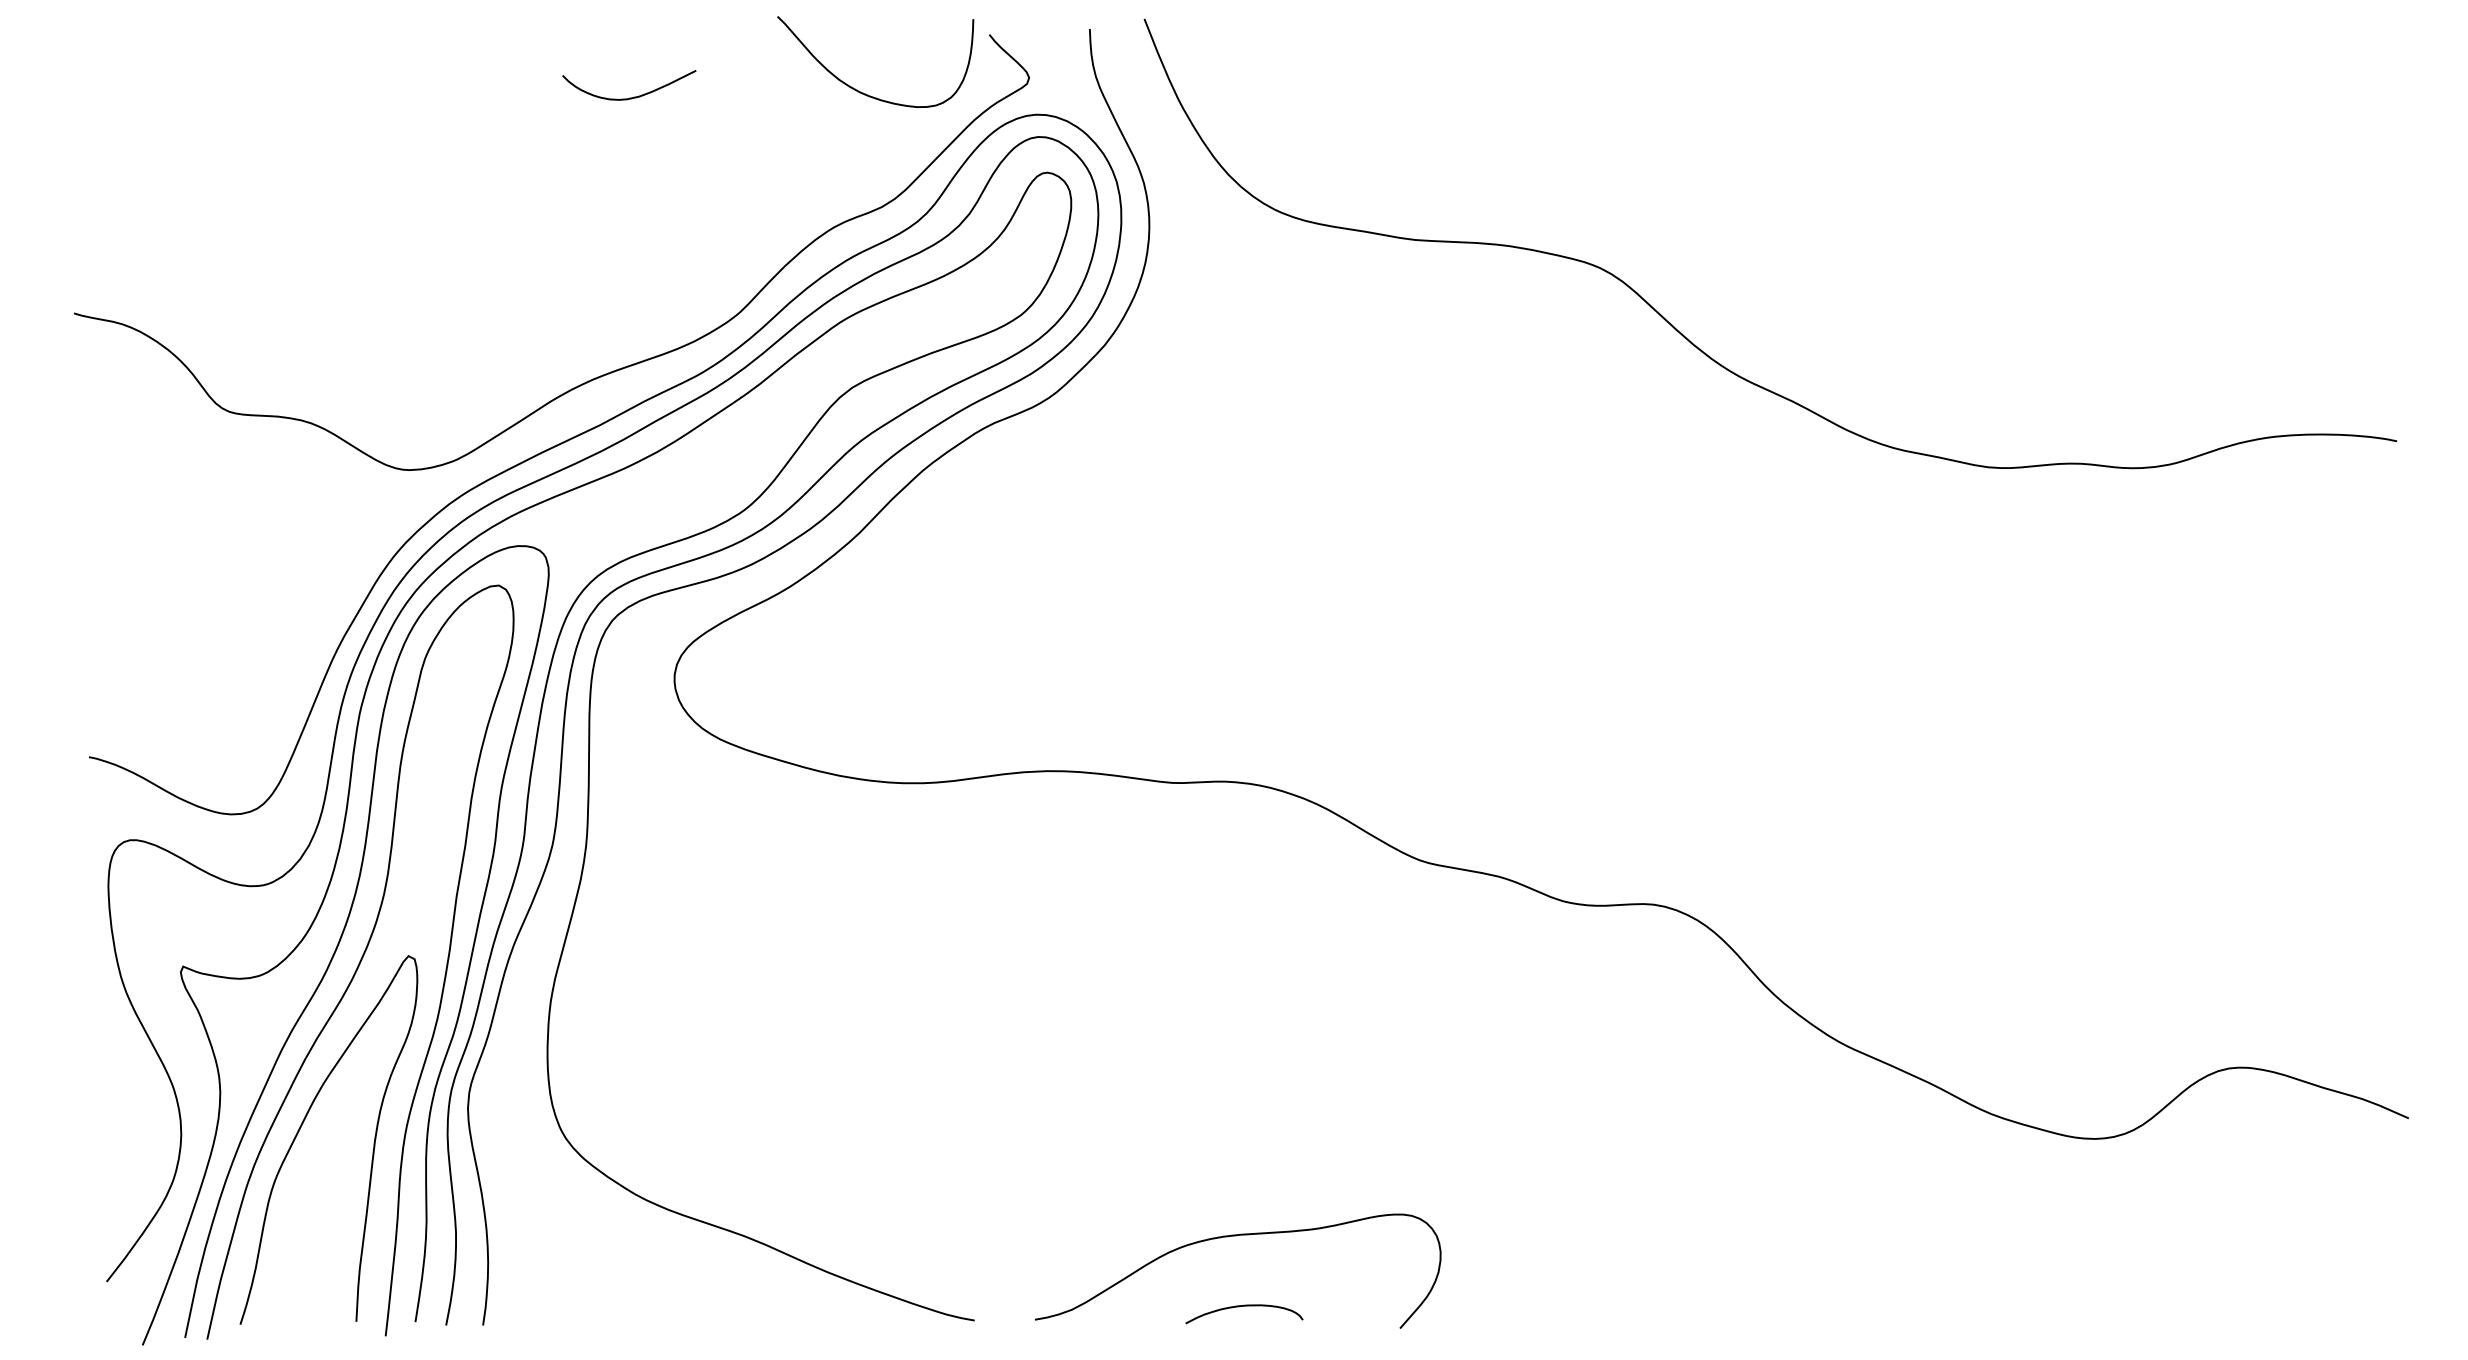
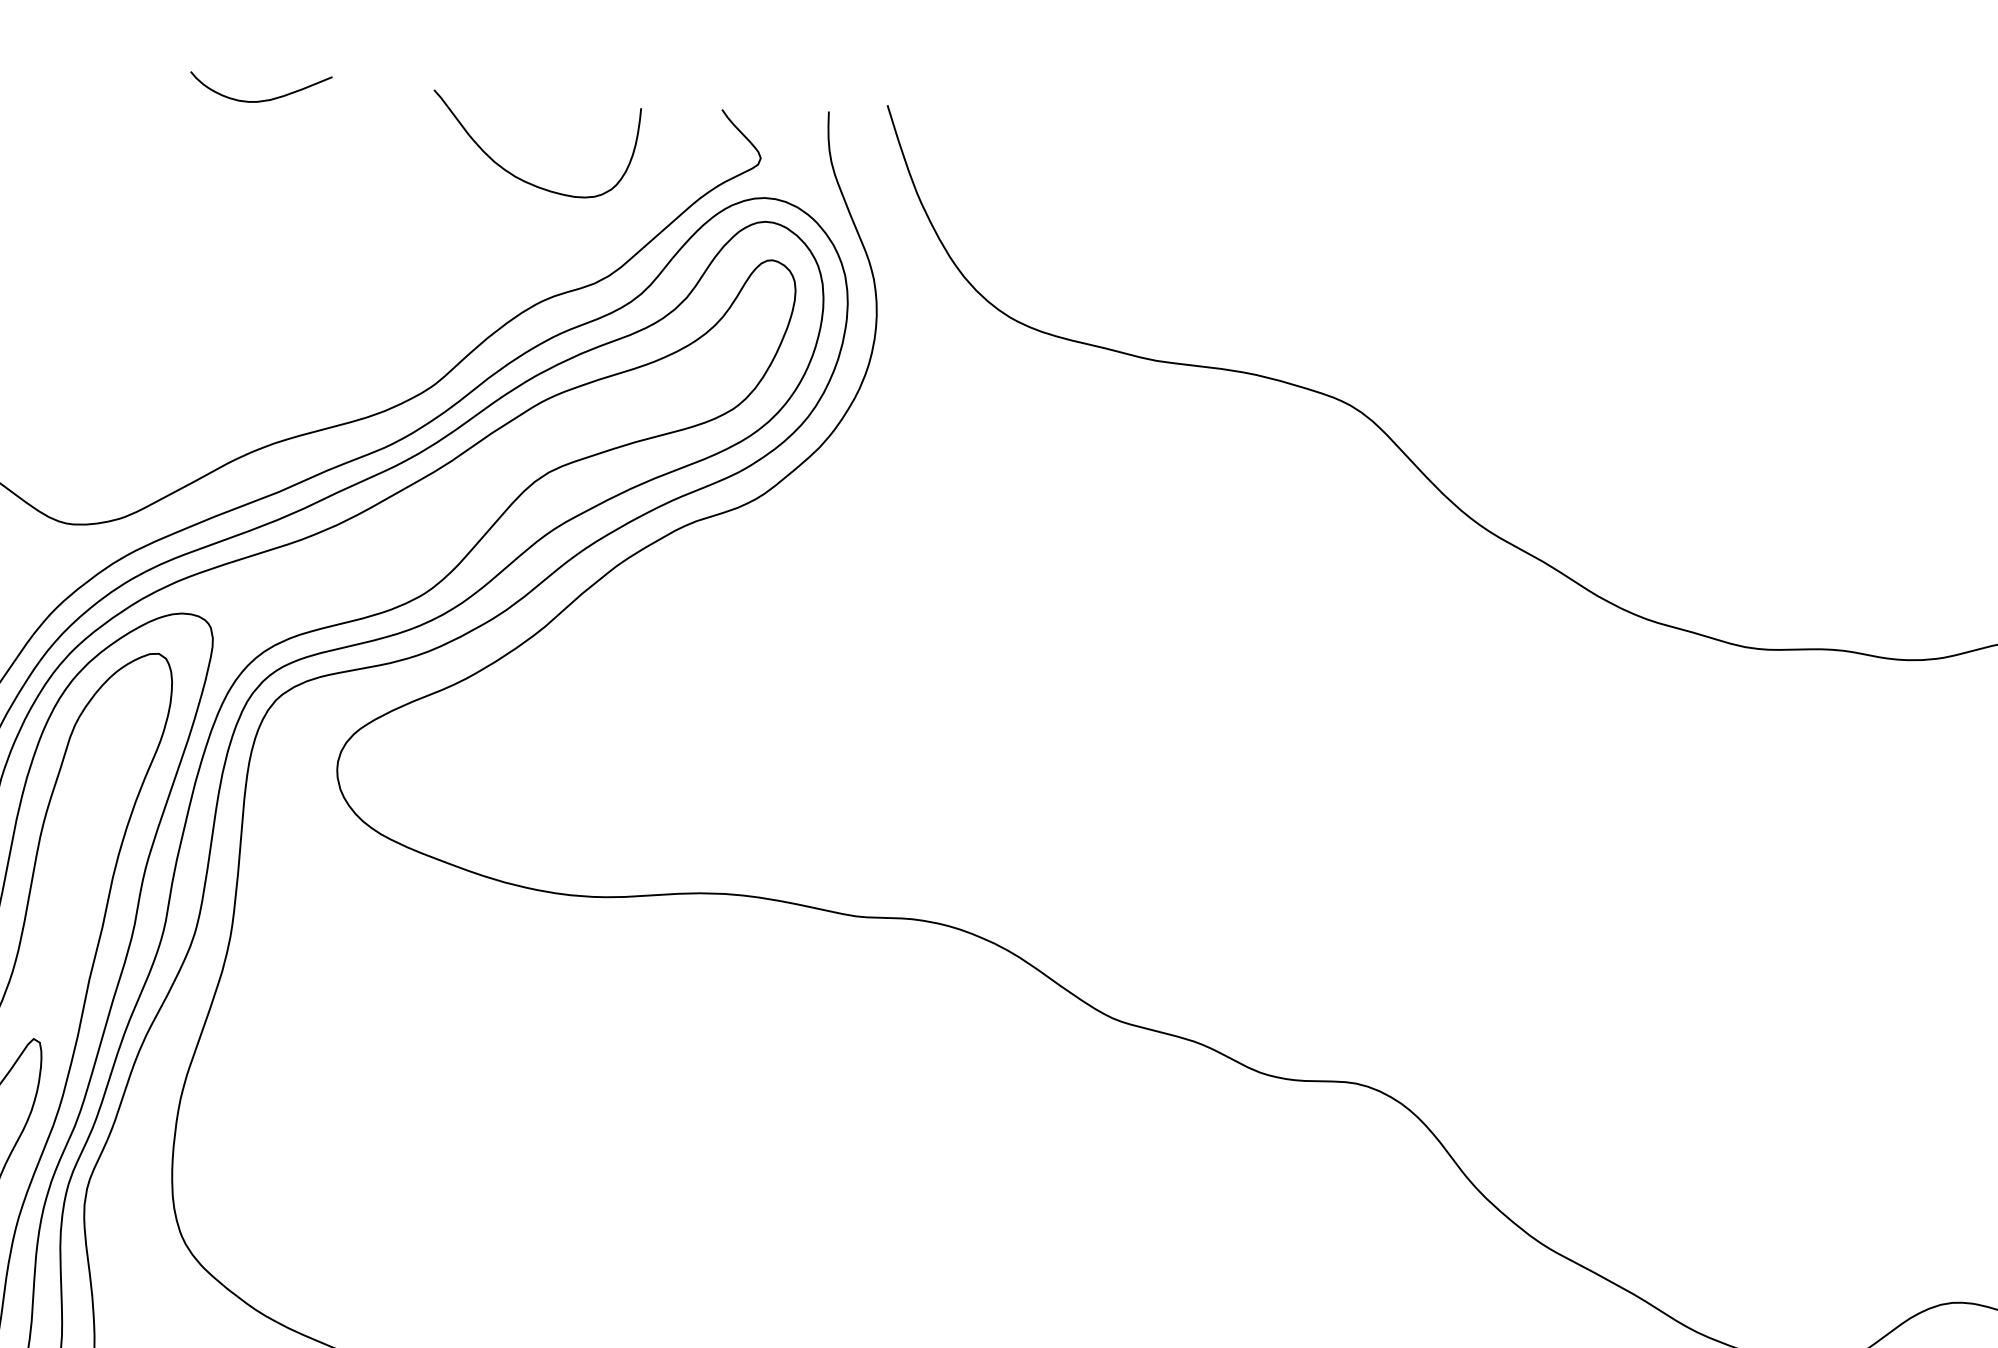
curve: (863, 92) -> (519, 177), moved
curve: (629, 97) -> (259, 100), moved

